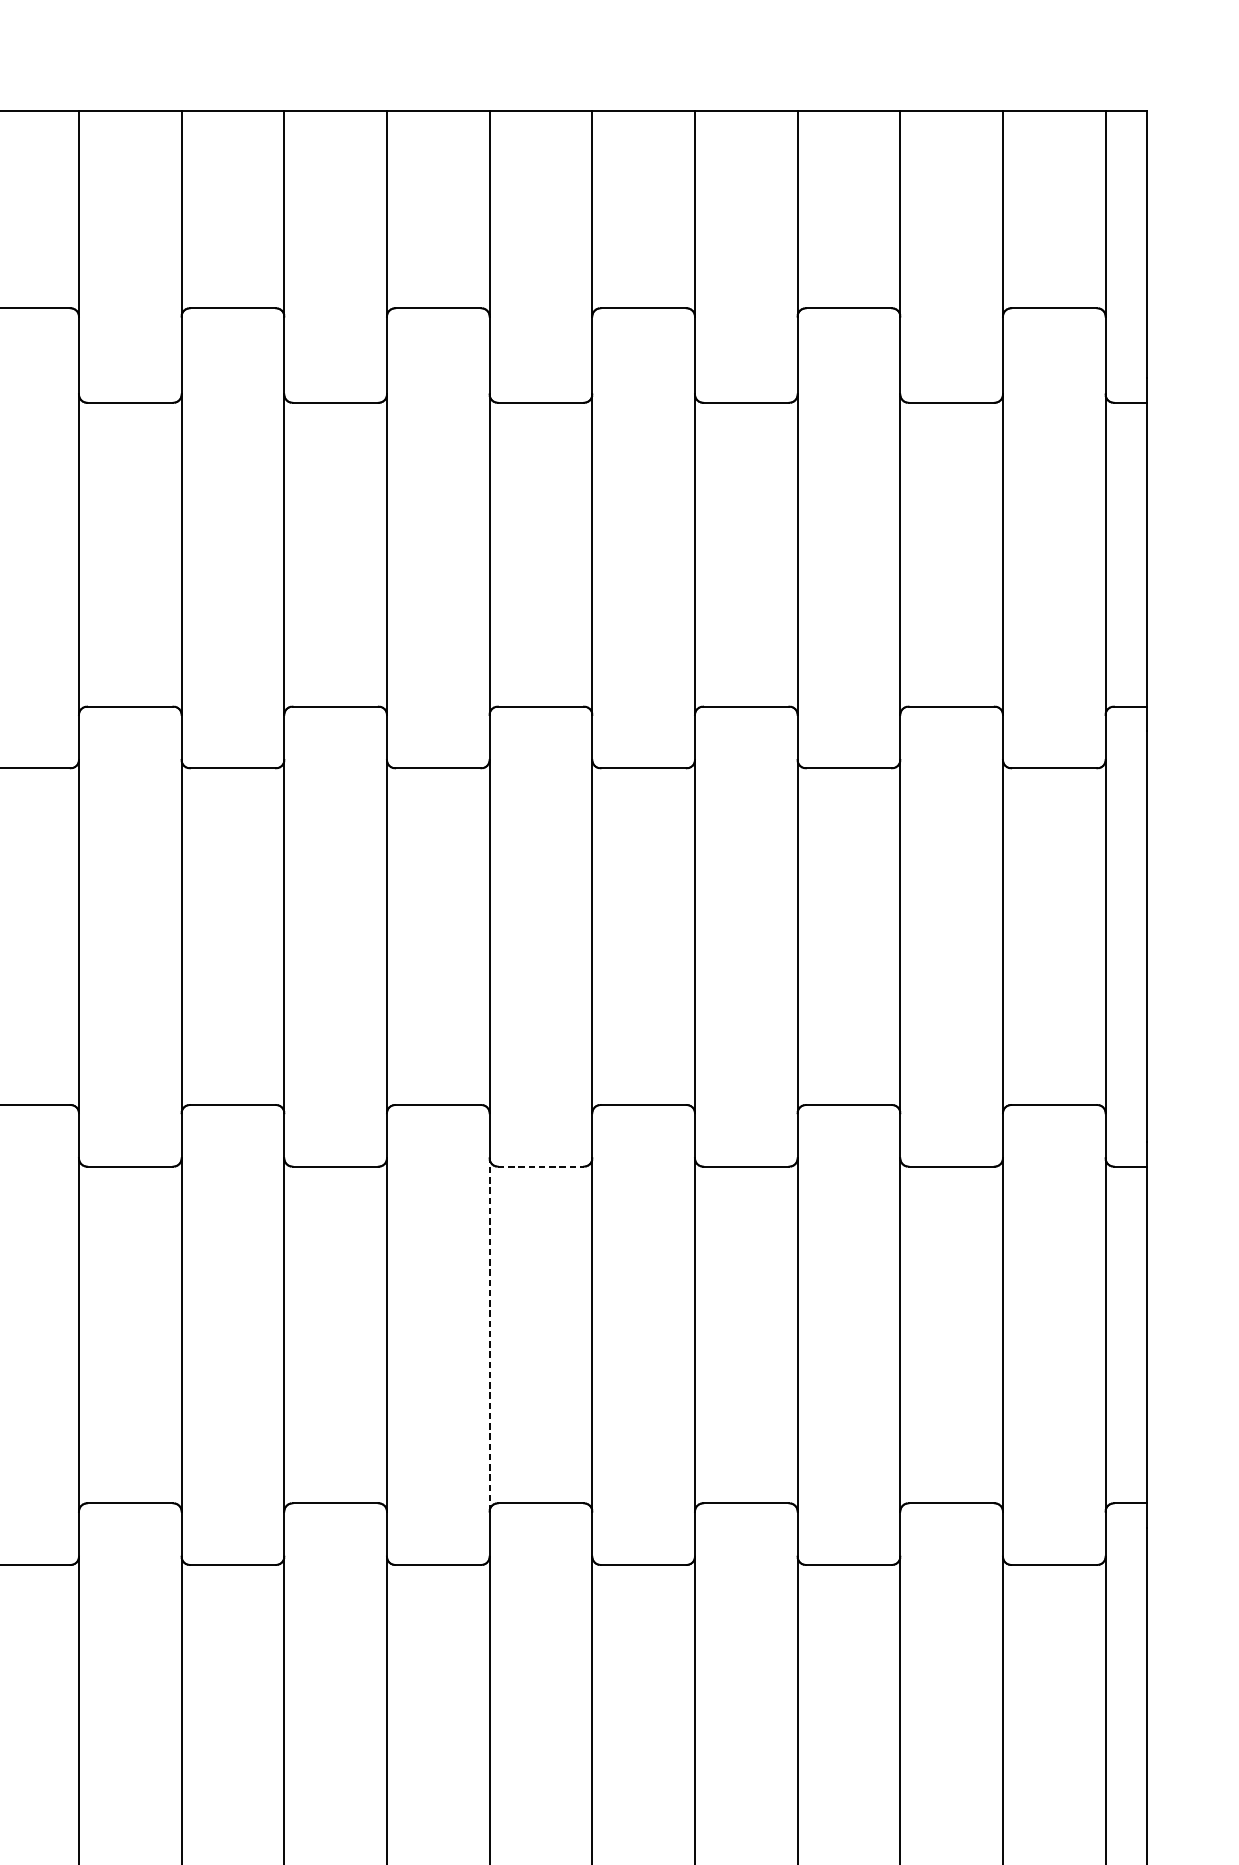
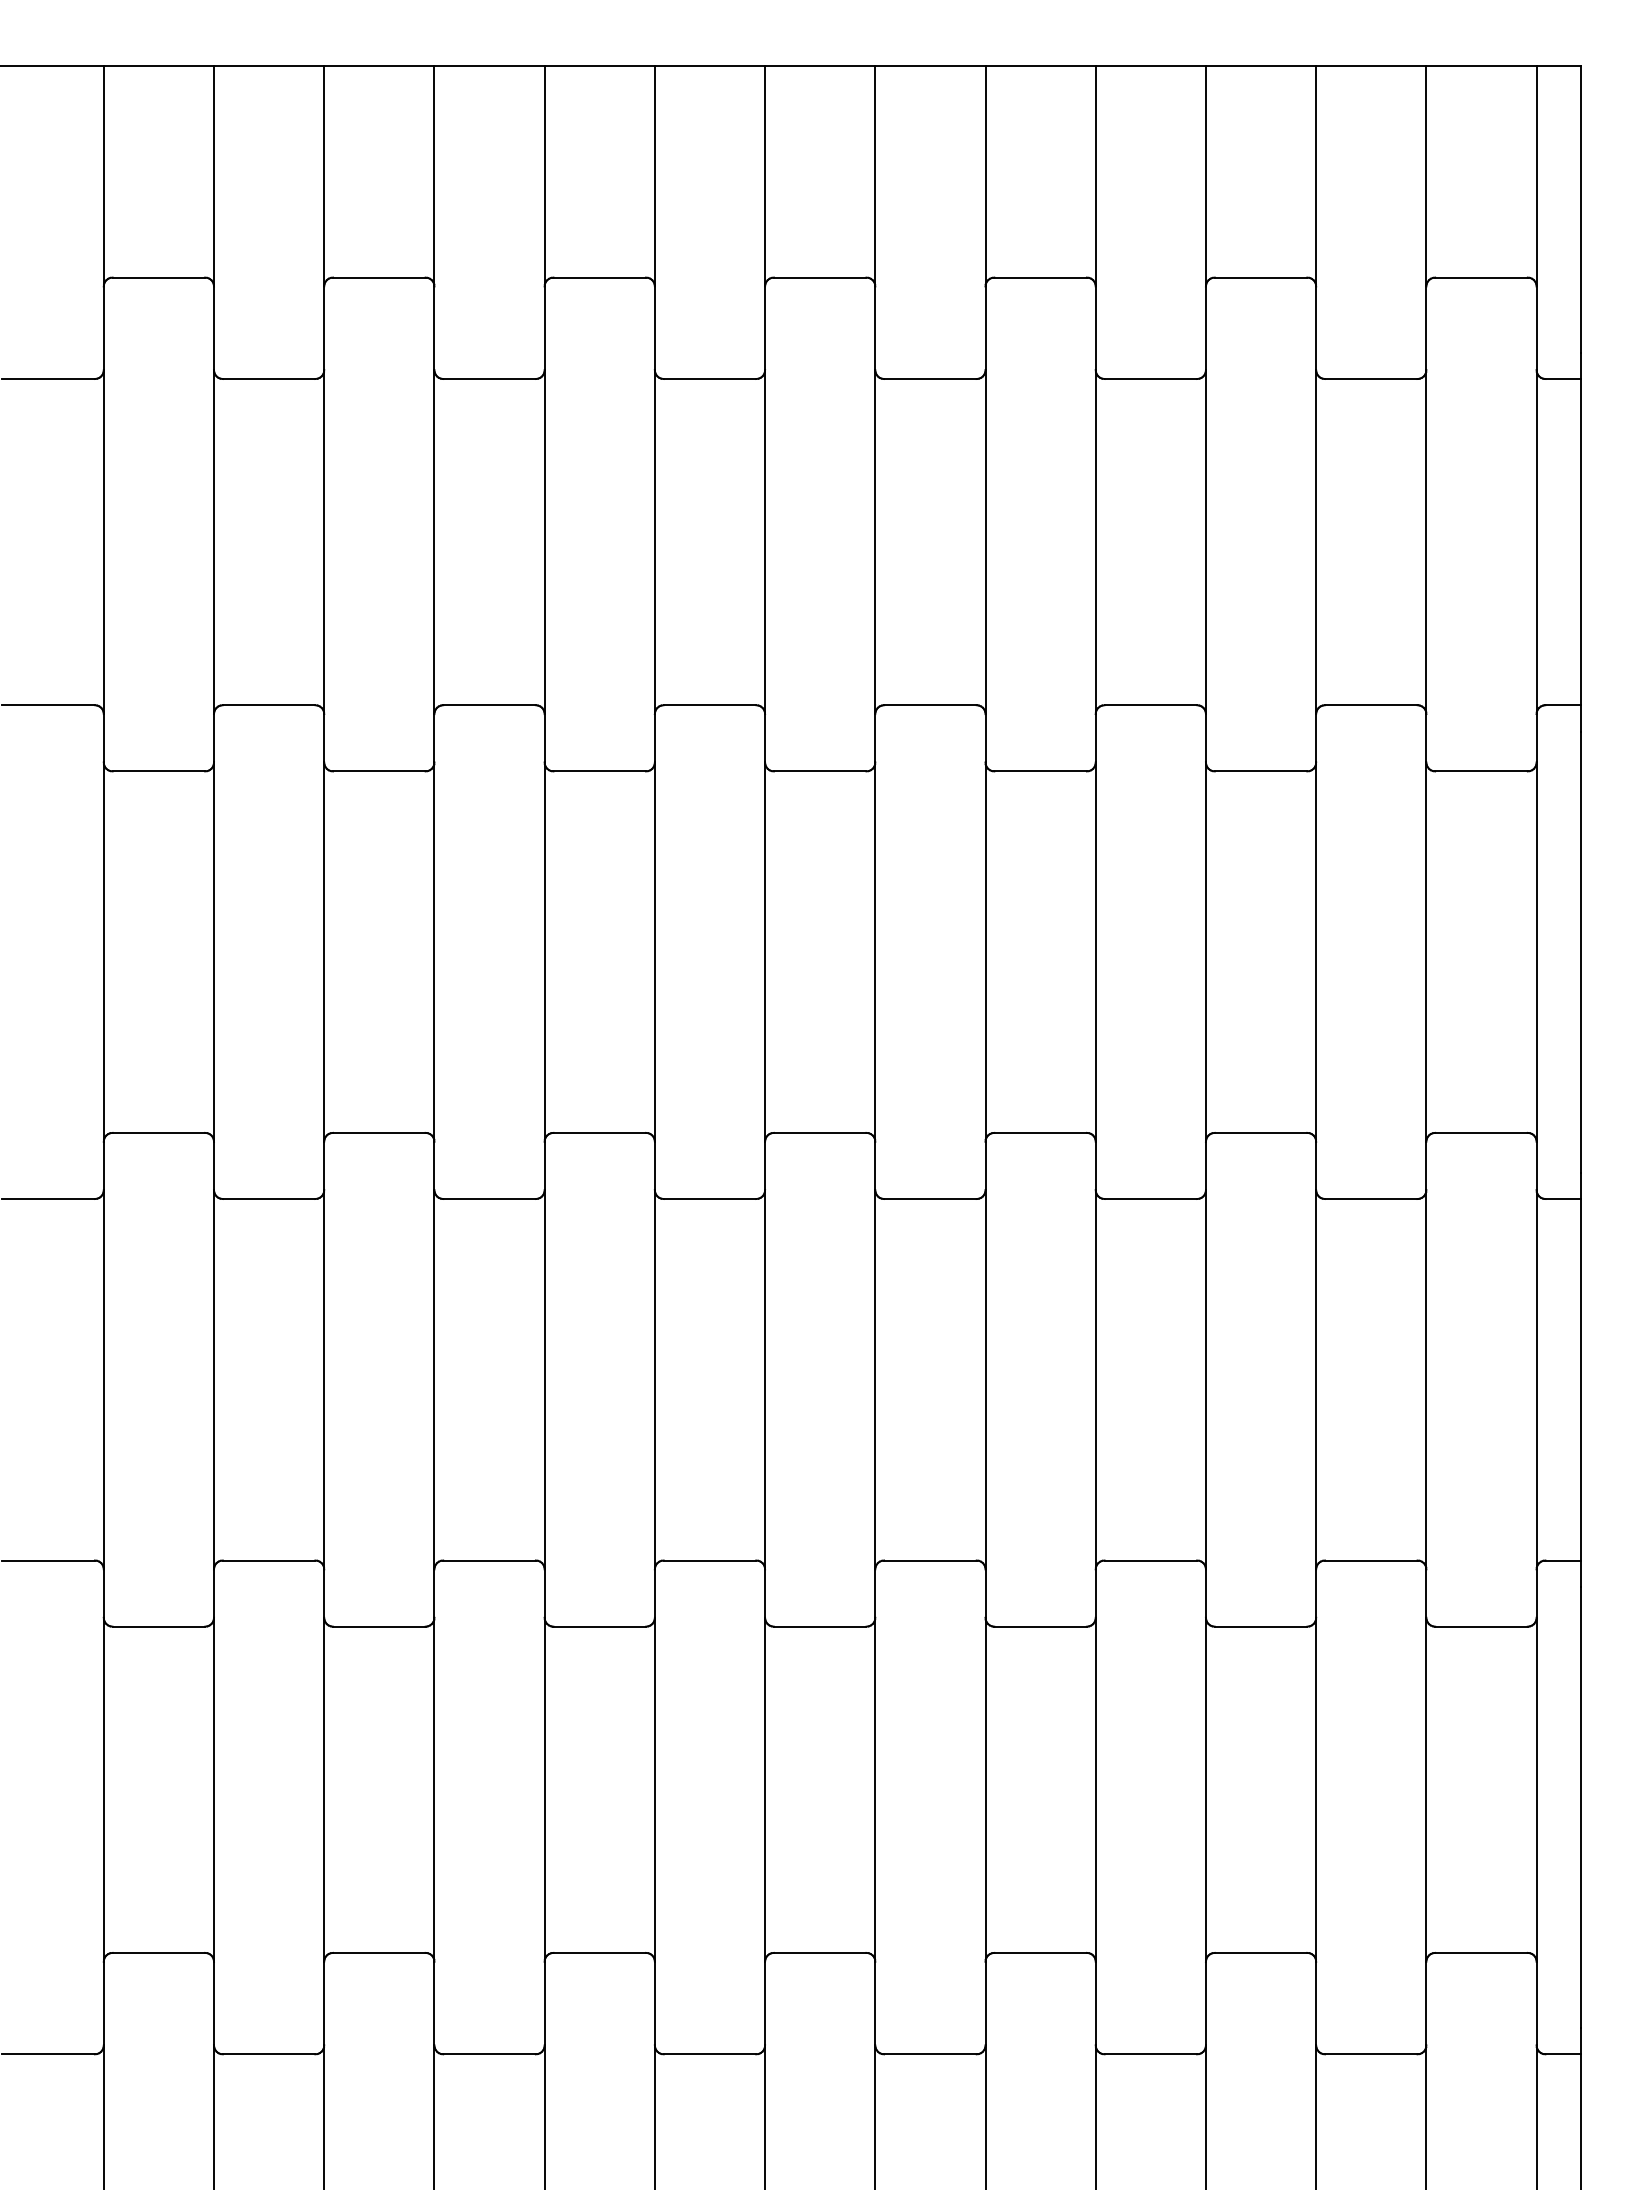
line: (541, 1167) -> (930, 1199), dashed -> solid
line: (489, 1334) -> (875, 1379), dashed -> solid

